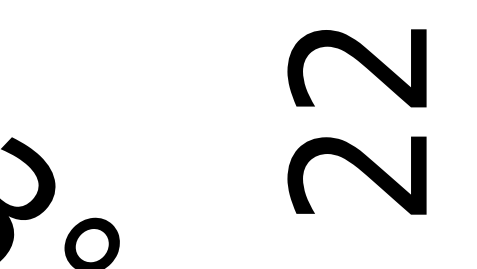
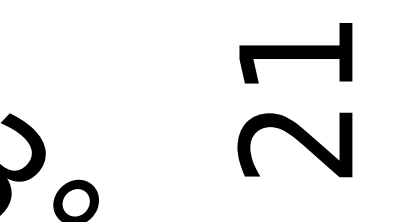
text: (356, 67) -> (294, 55), 22 -> 21

